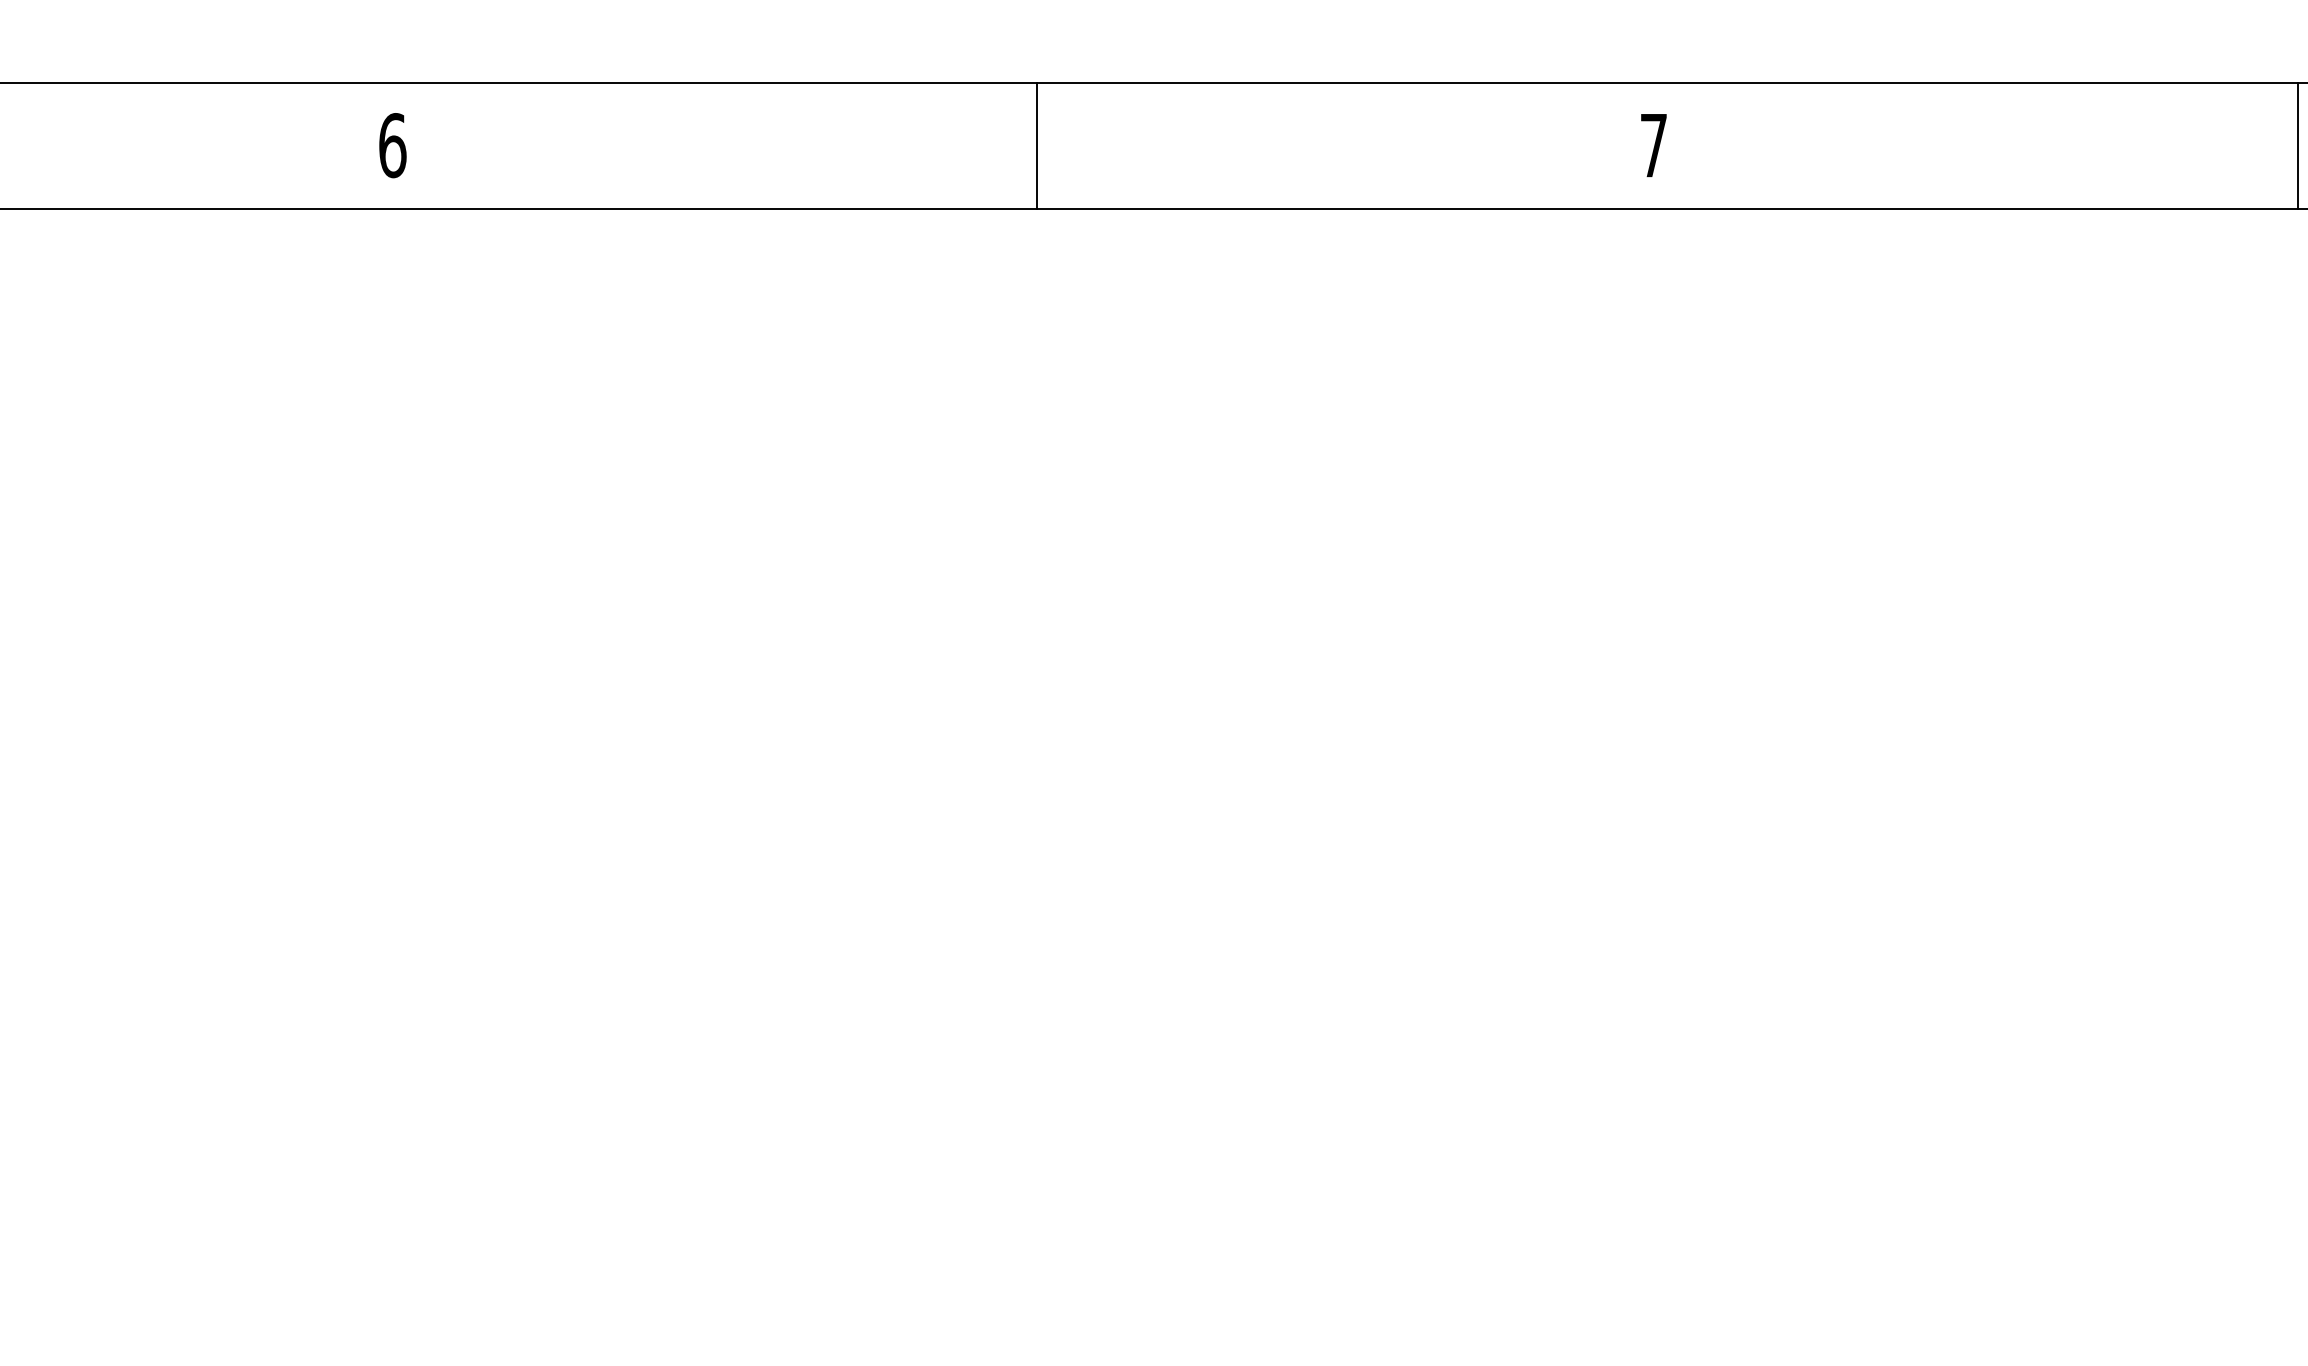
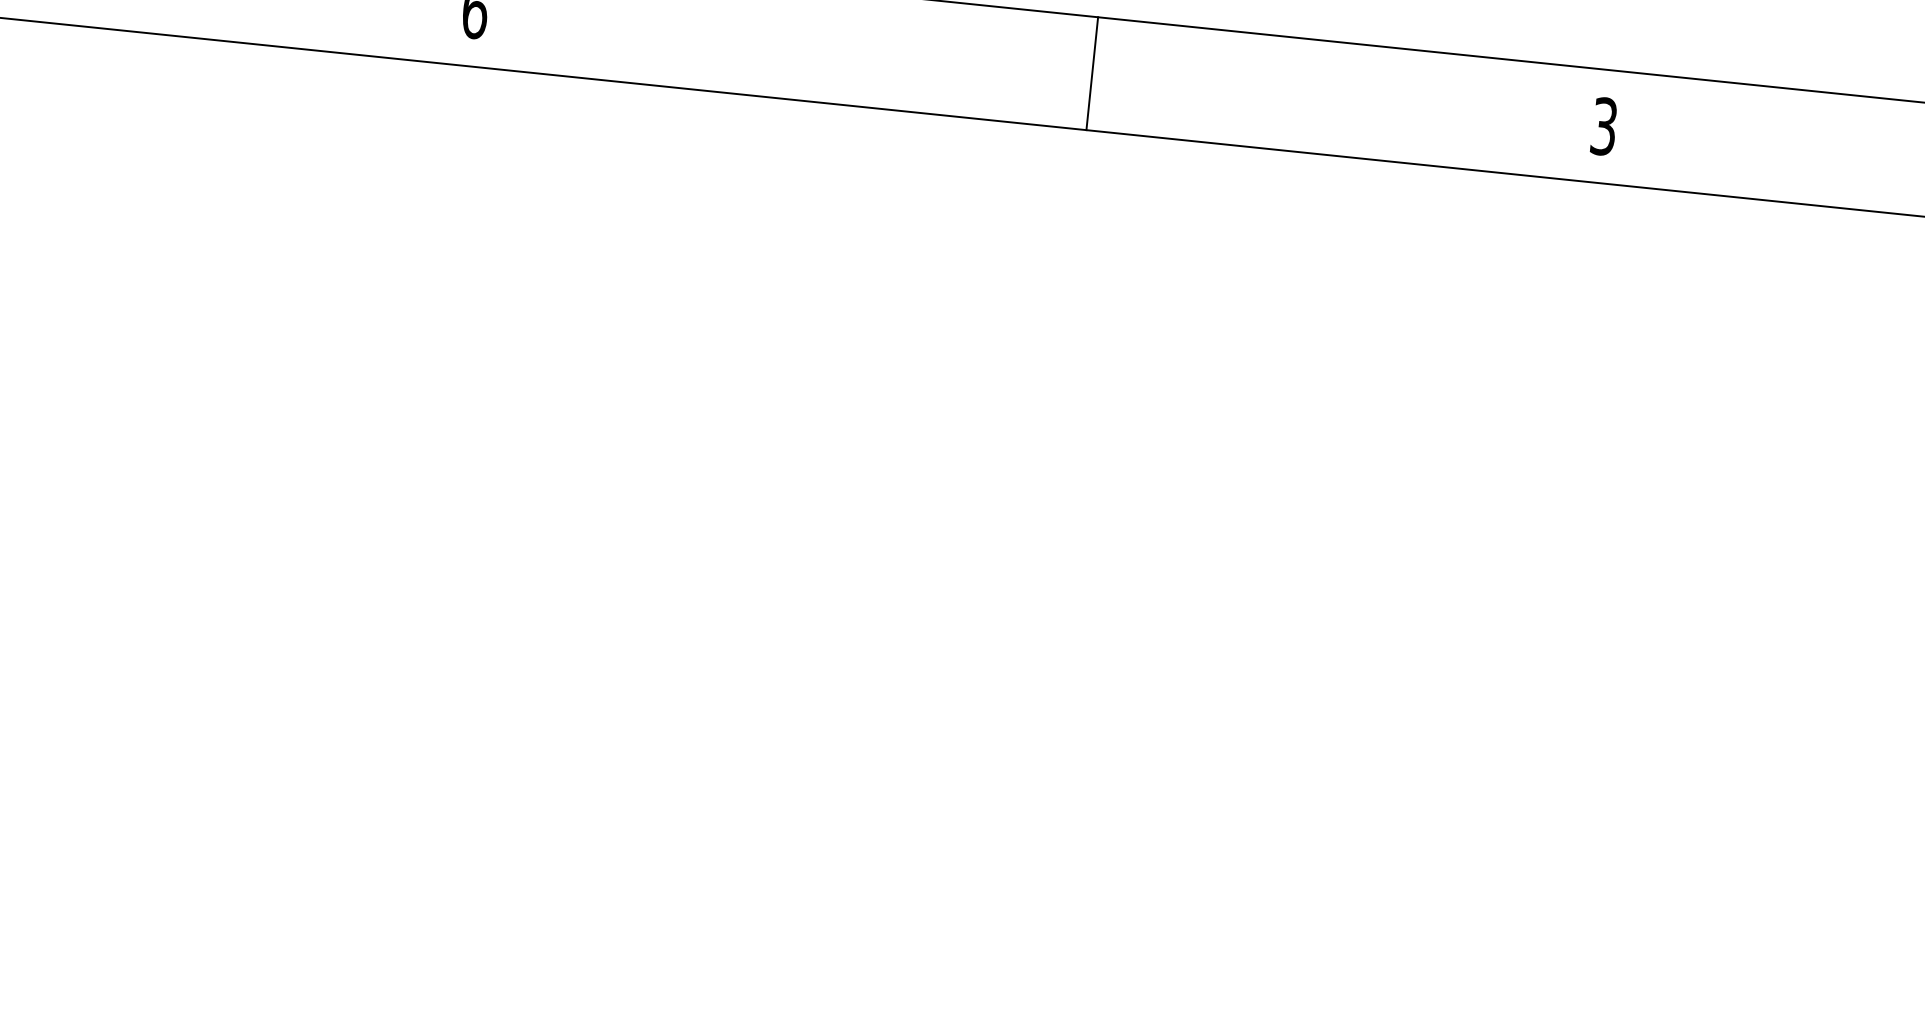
line: (1036, 145) -> (1091, 73), moved
text: (1653, 145) -> (1603, 126), 7 -> 3

